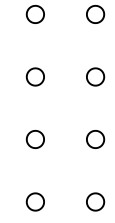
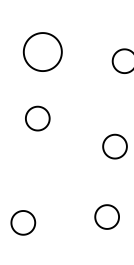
part: (34, 76) -> (41, 51), size x1.6
part: (34, 139) -> (36, 118), moved
part: (95, 201) -> (107, 216), moved

